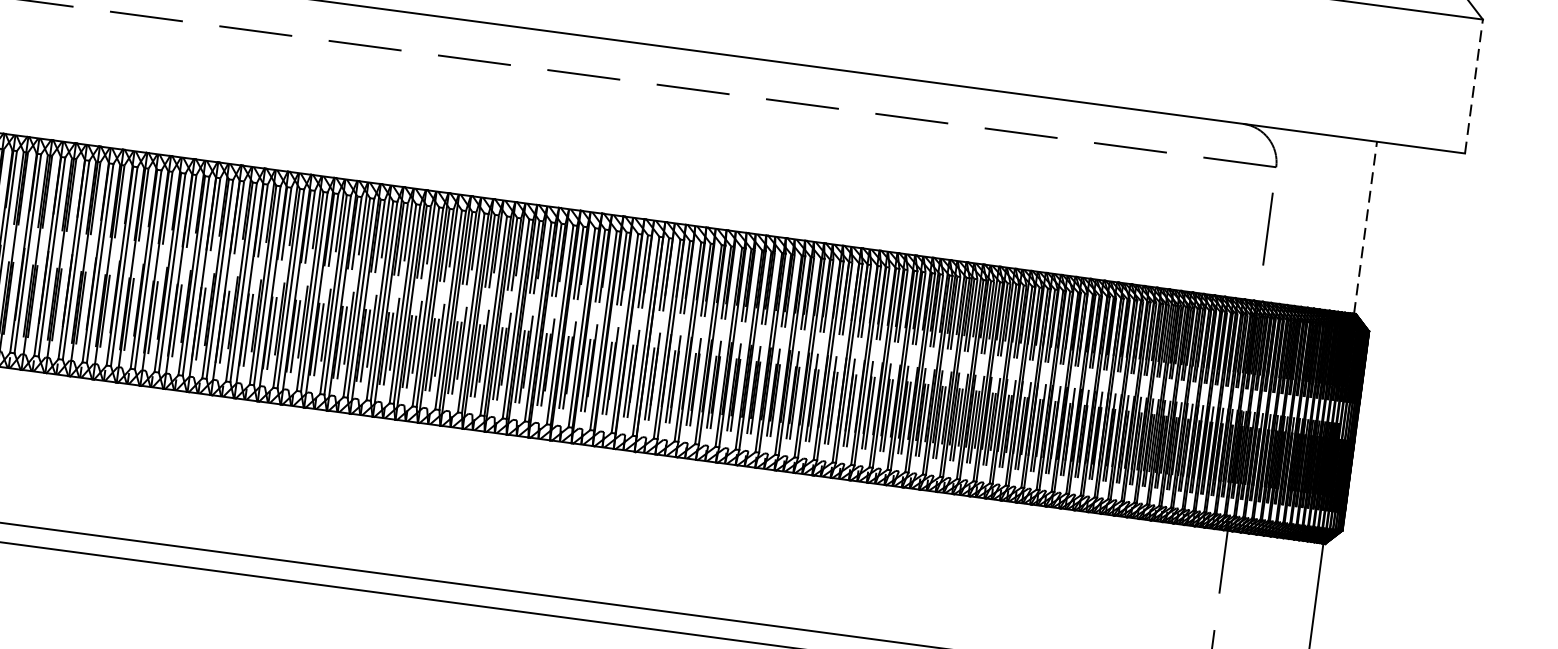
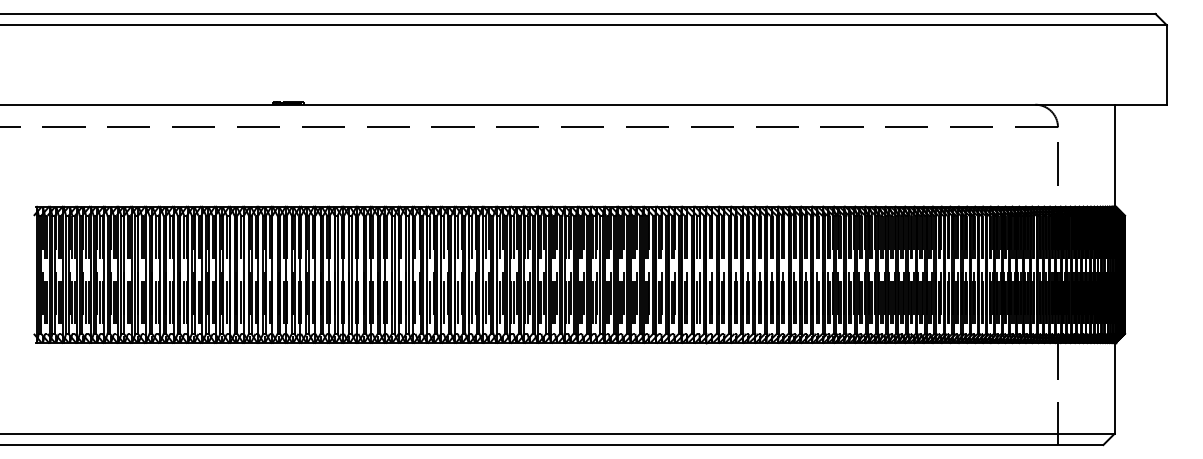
line: (1473, 87) -> (1166, 65), dashed -> solid
line: (1365, 227) -> (1114, 155), dashed -> solid

